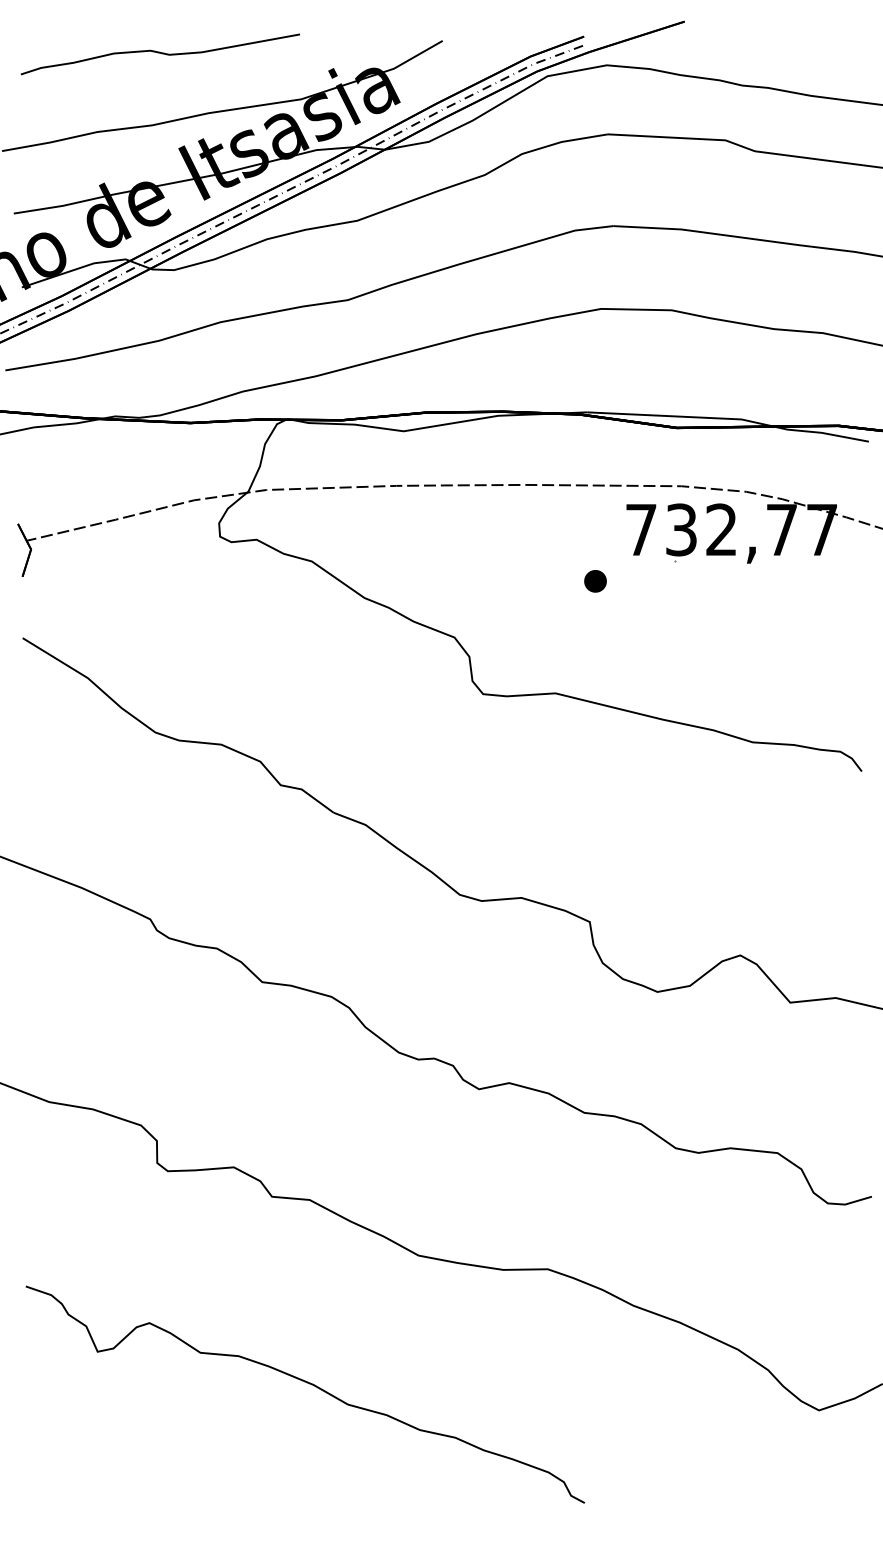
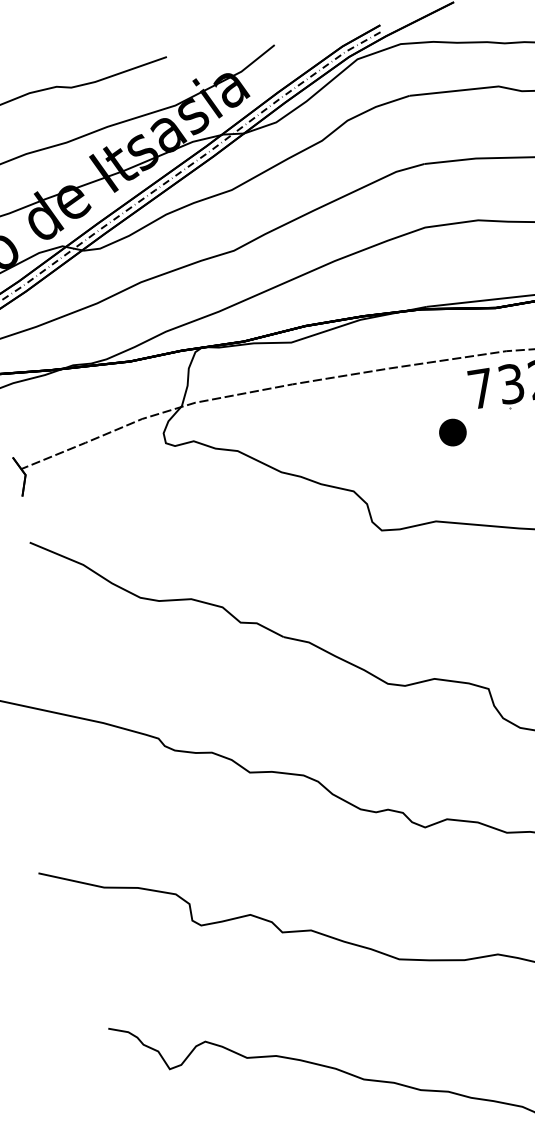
part: (595, 581) -> (452, 432), size x1.6

